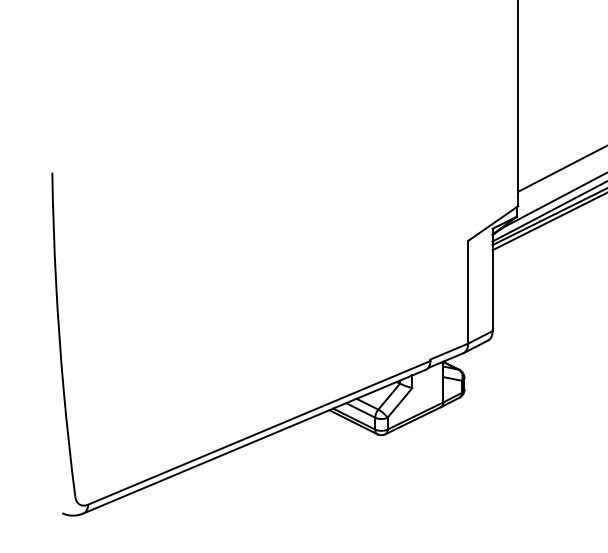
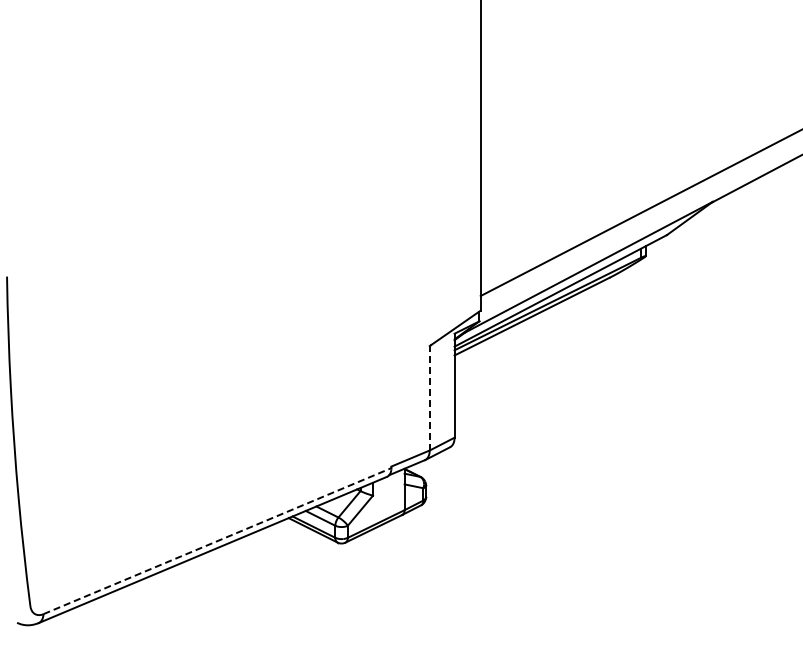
line: (467, 291) -> (429, 397), solid -> dashed
line: (259, 433) -> (217, 541), solid -> dashed

